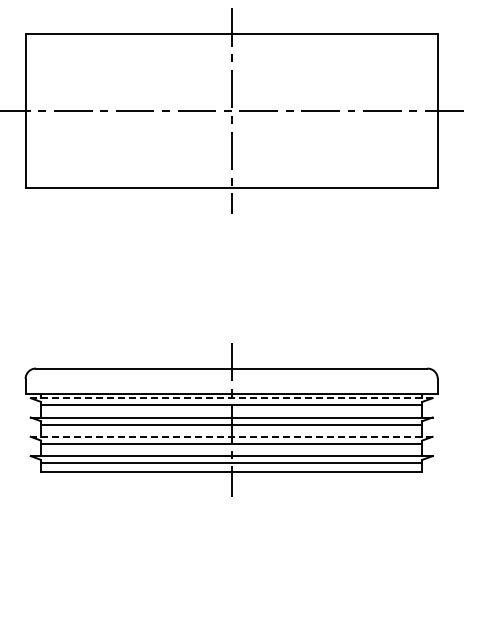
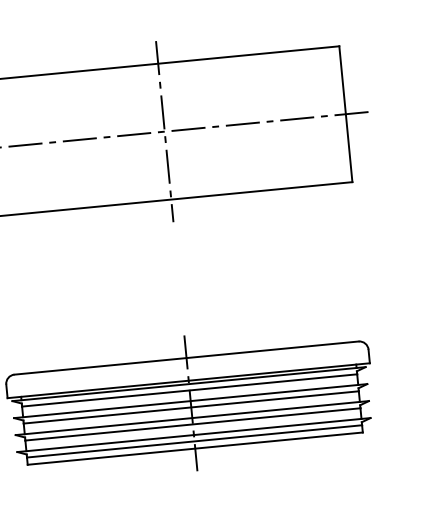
line: (231, 398) -> (188, 384), dashed -> solid
line: (231, 436) -> (192, 417), dashed -> solid

